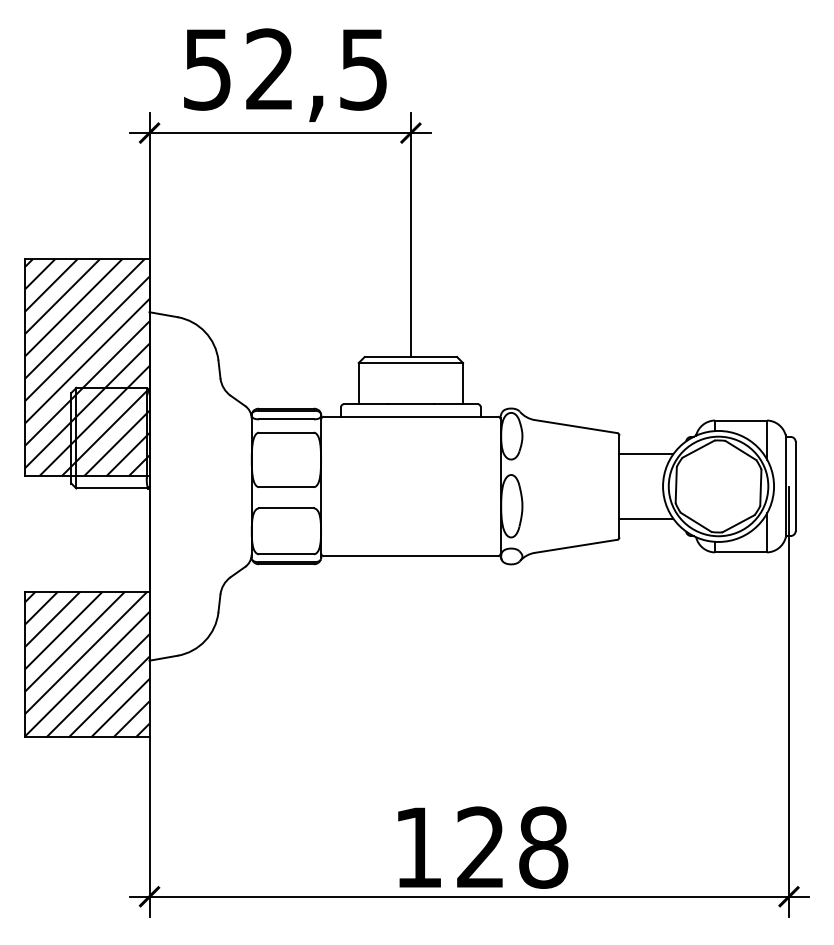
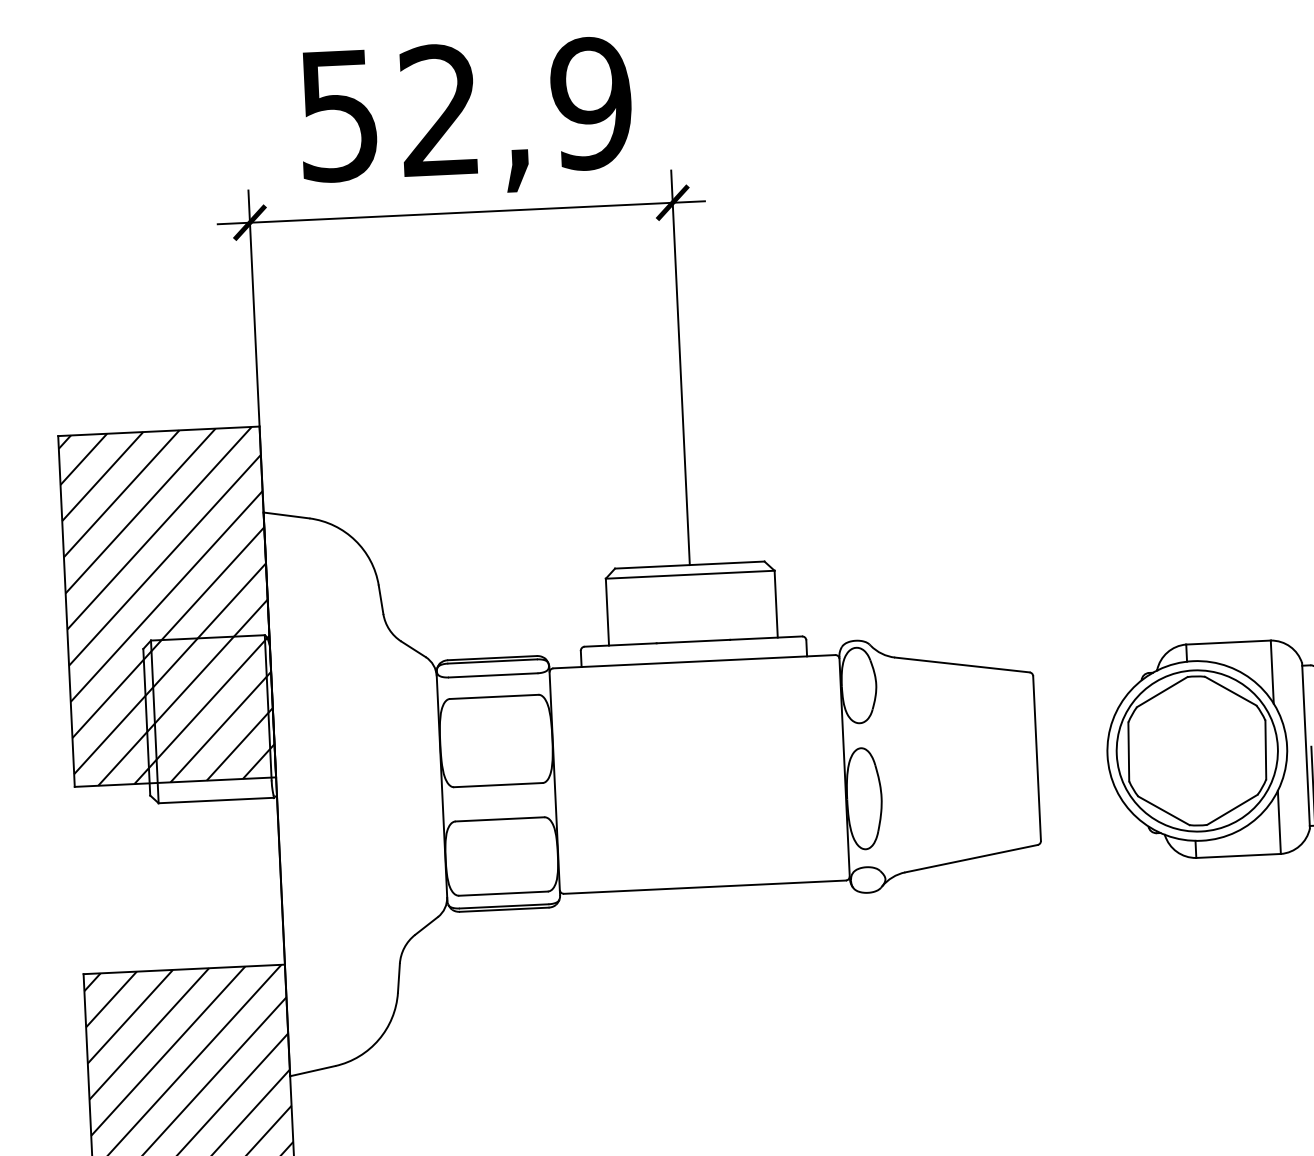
text: (363, 69) -> (591, 103), 52,5 -> 52,9
line: (646, 454) -> (1078, 704), removed
line: (646, 518) -> (1083, 808), removed

